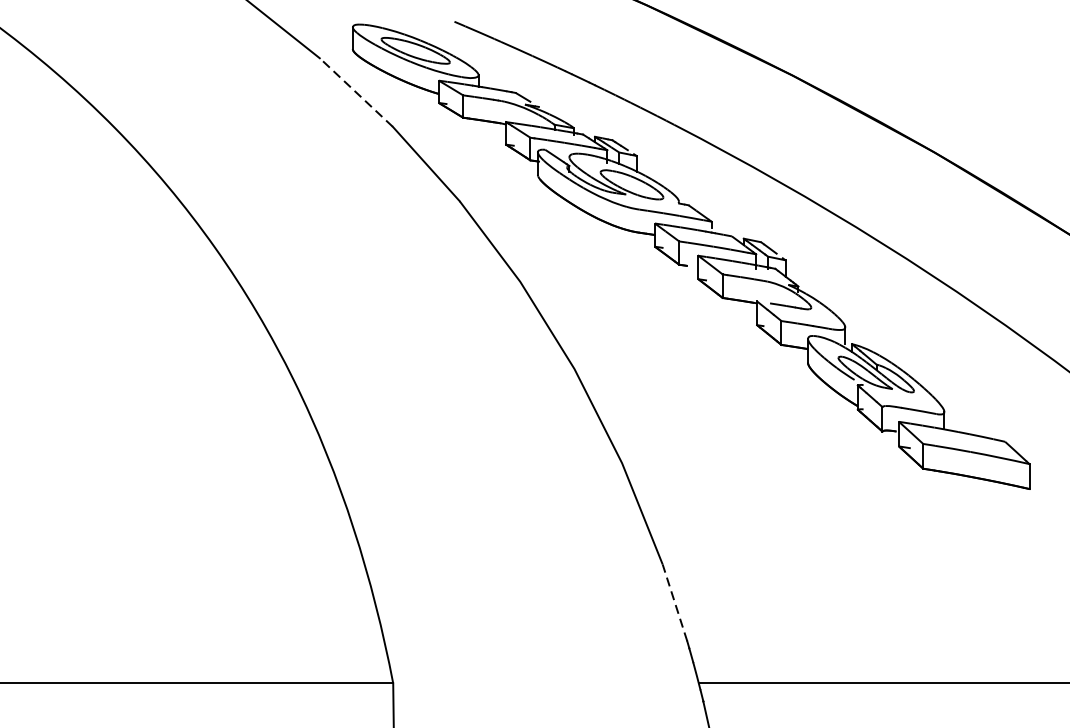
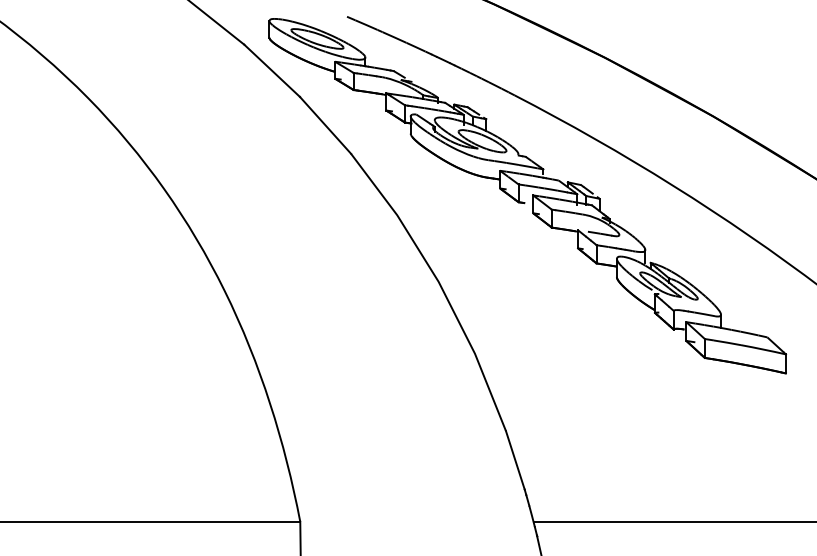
line: (355, 92) -> (271, 70), dashed -> solid
line: (675, 603) -> (515, 460), dashed -> solid

